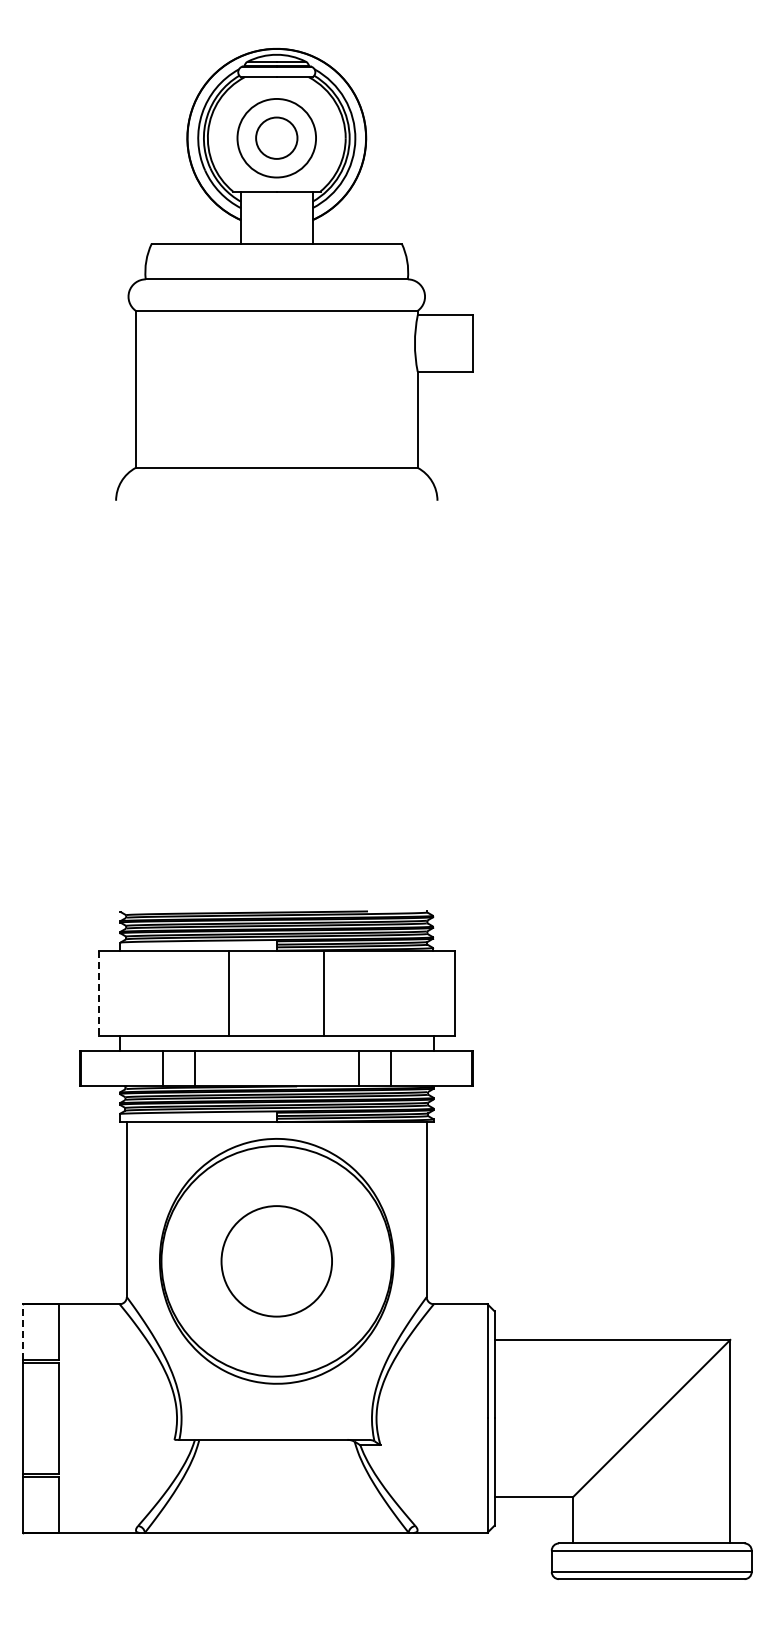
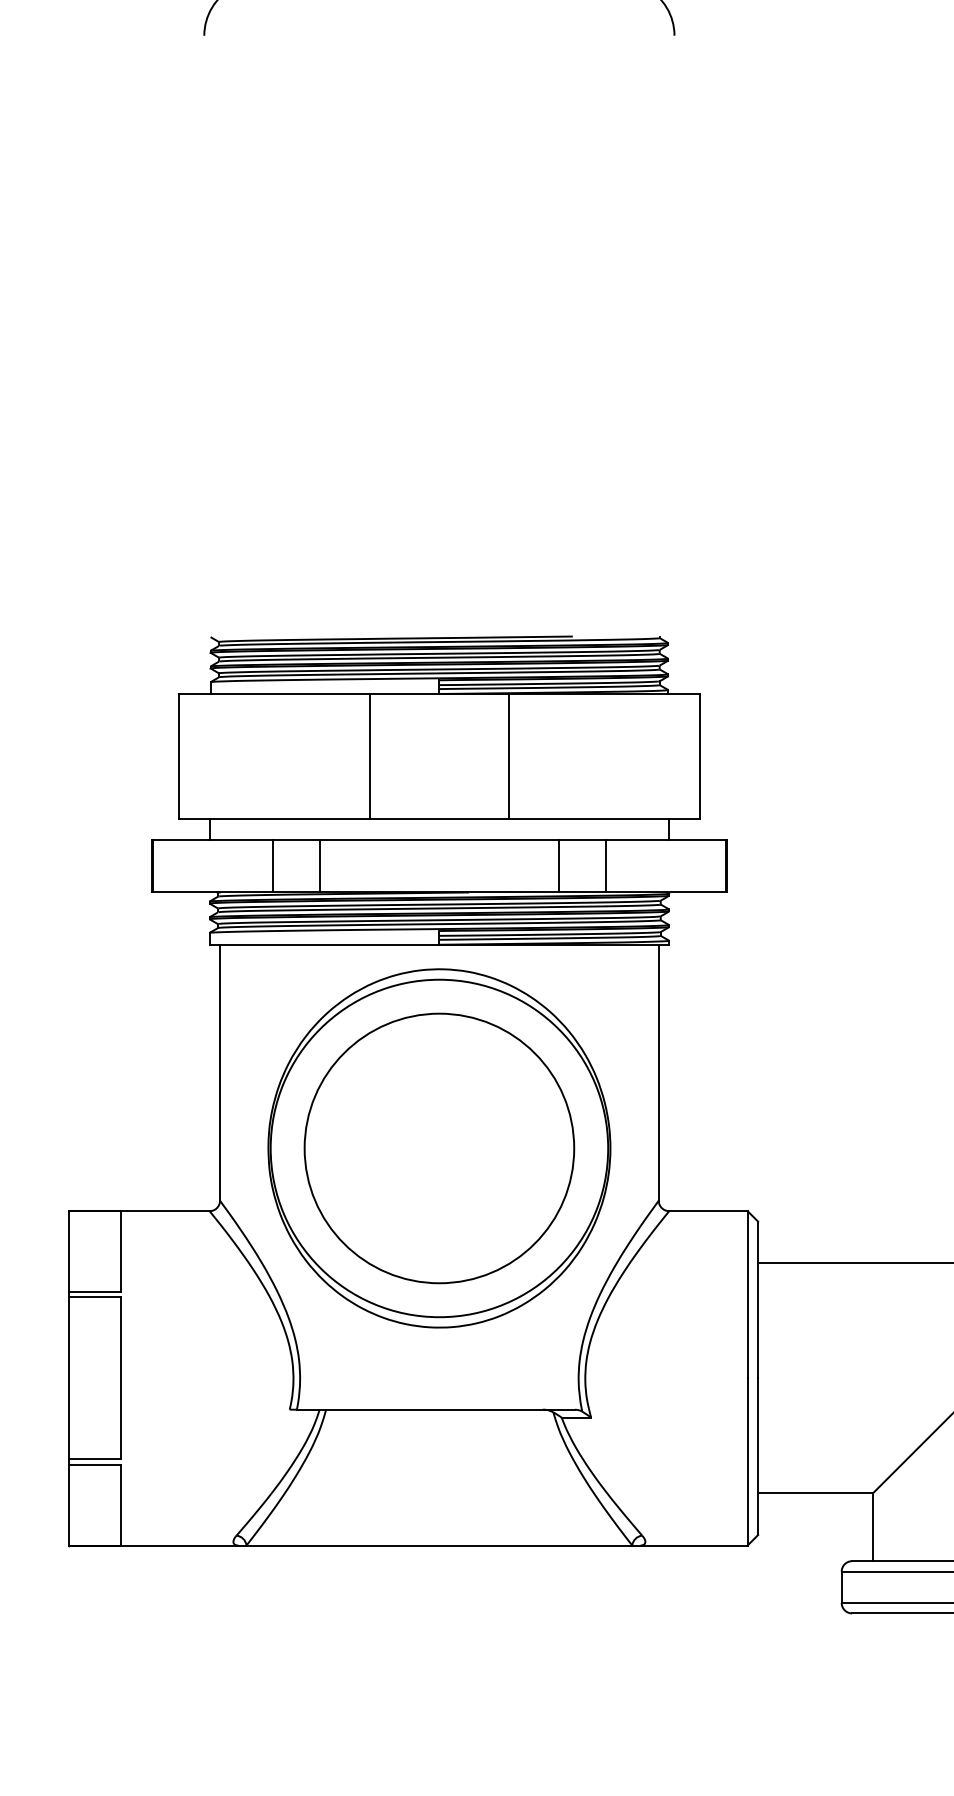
line: (98, 993) -> (178, 756), dashed -> solid
circle: (276, 1261) -> (438, 1148), size x1.67
line: (23, 1331) -> (68, 1251), dashed -> solid

